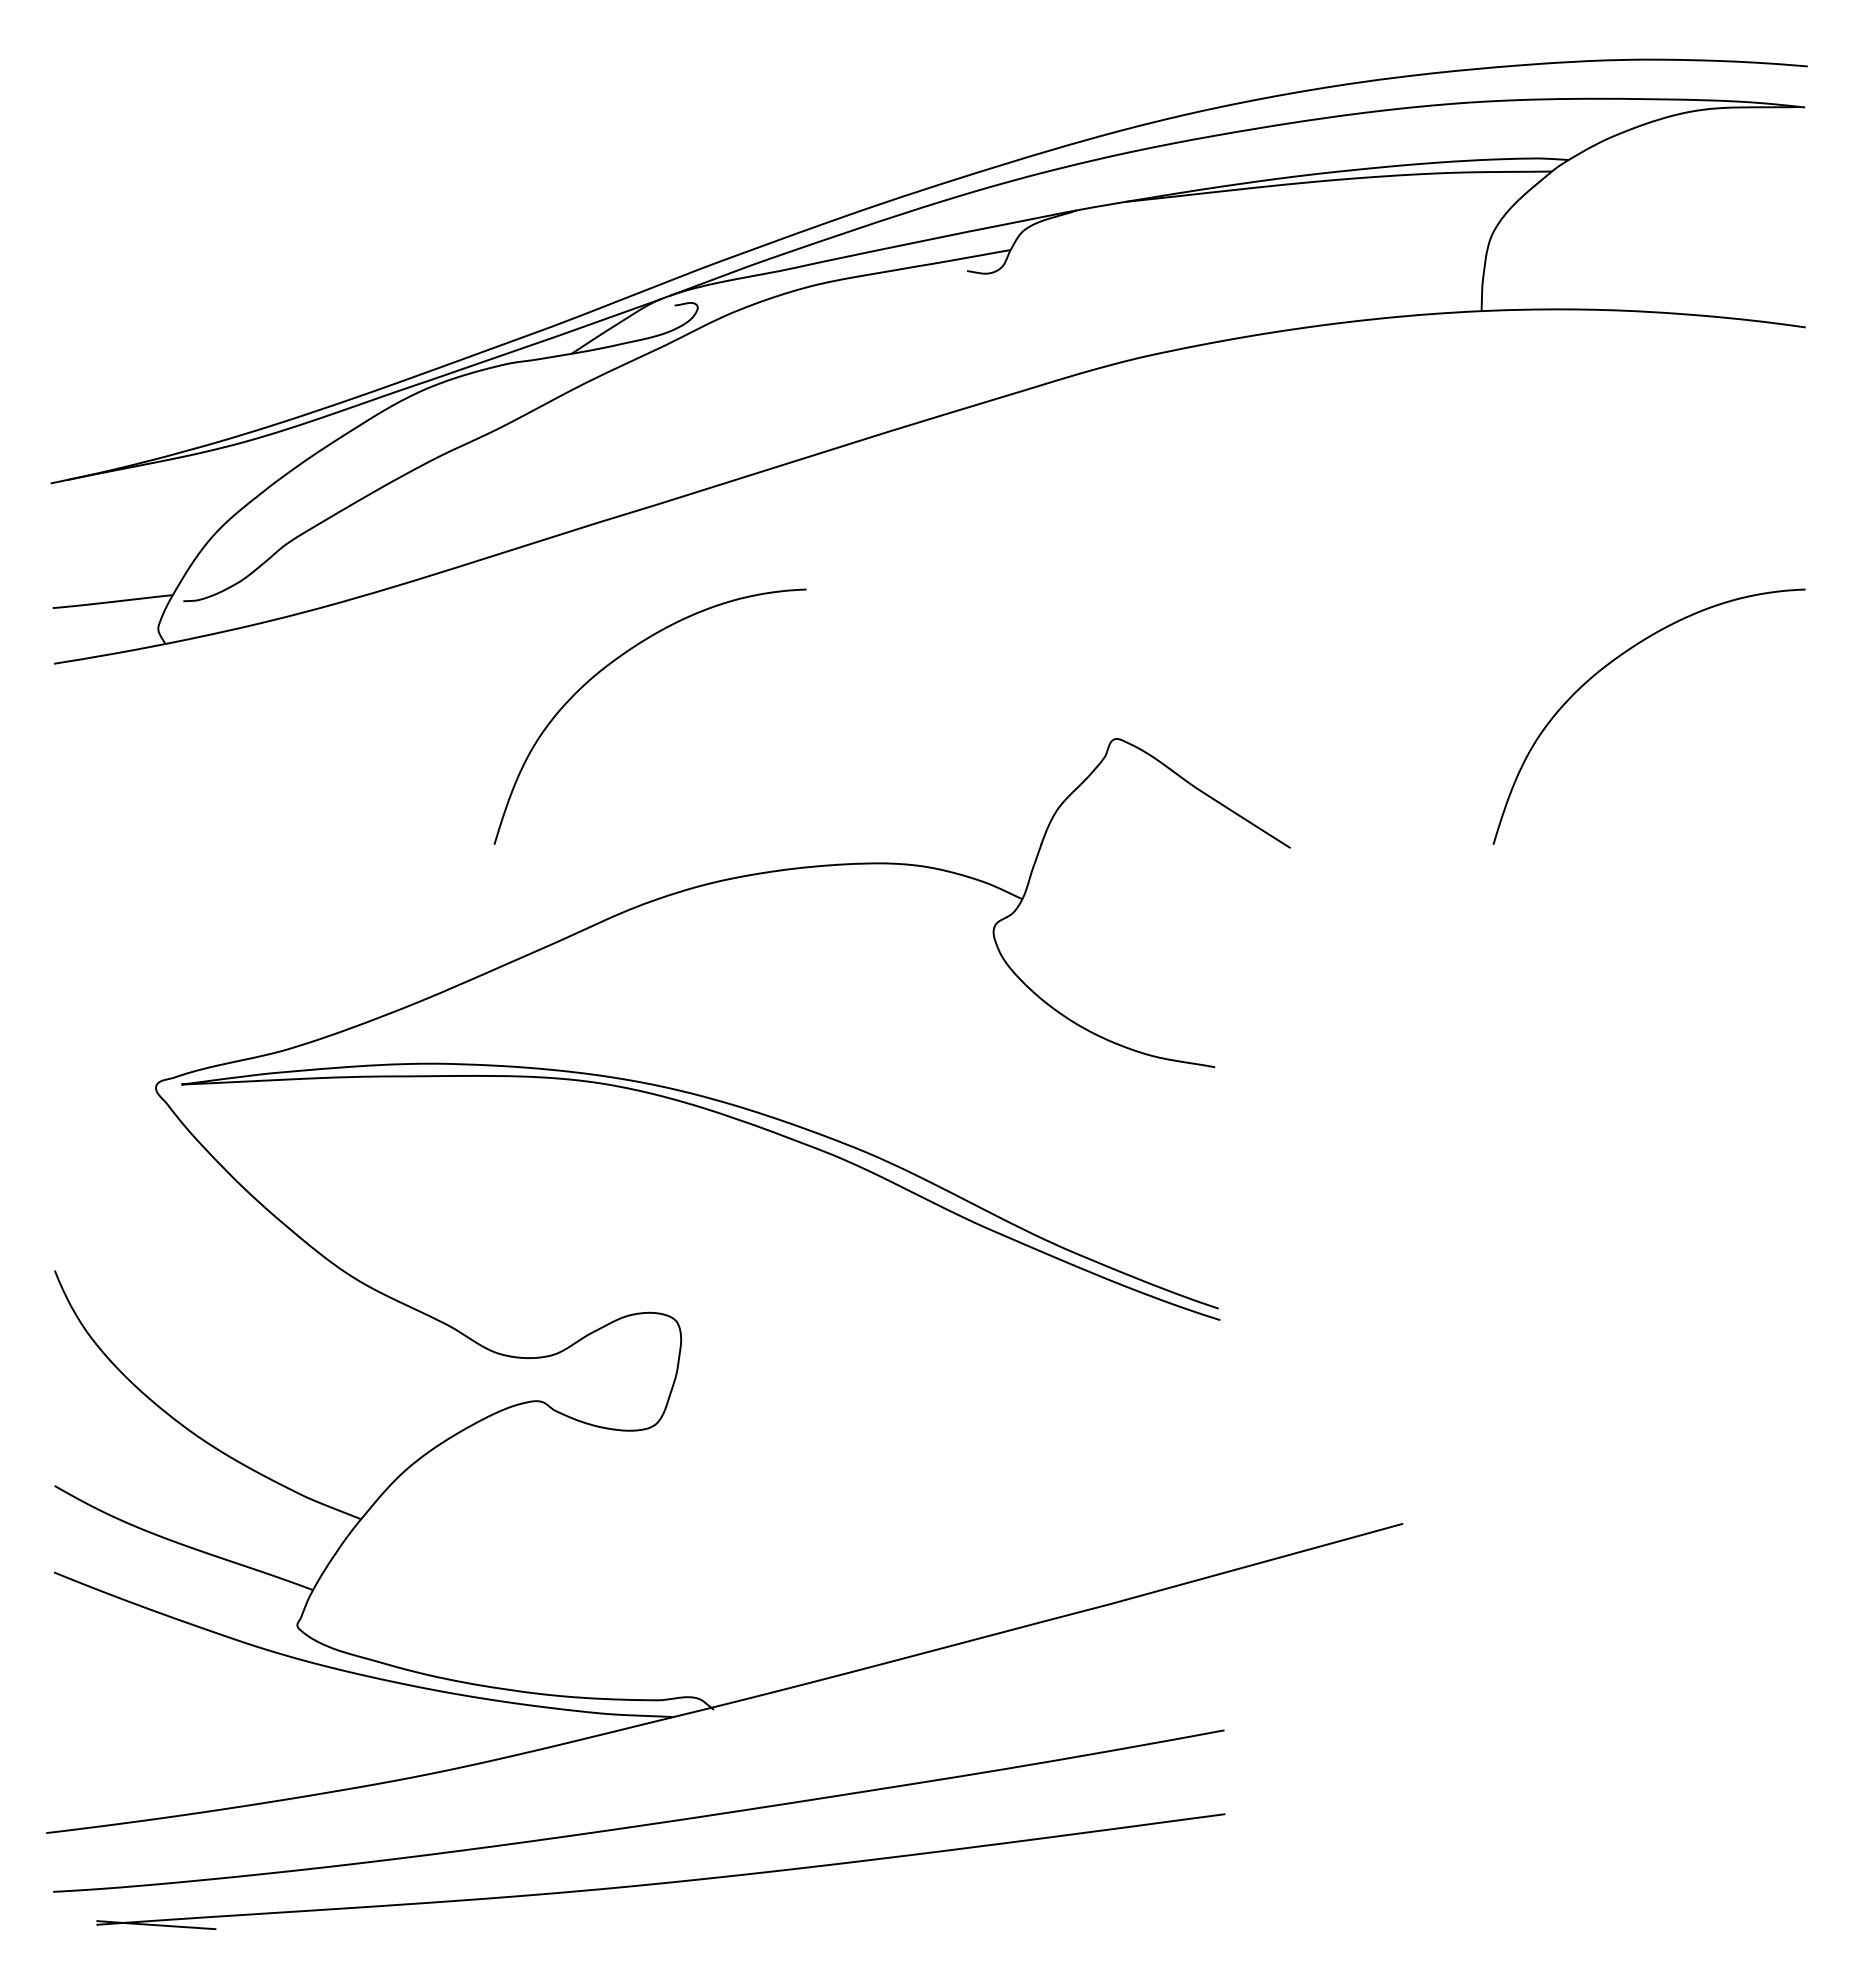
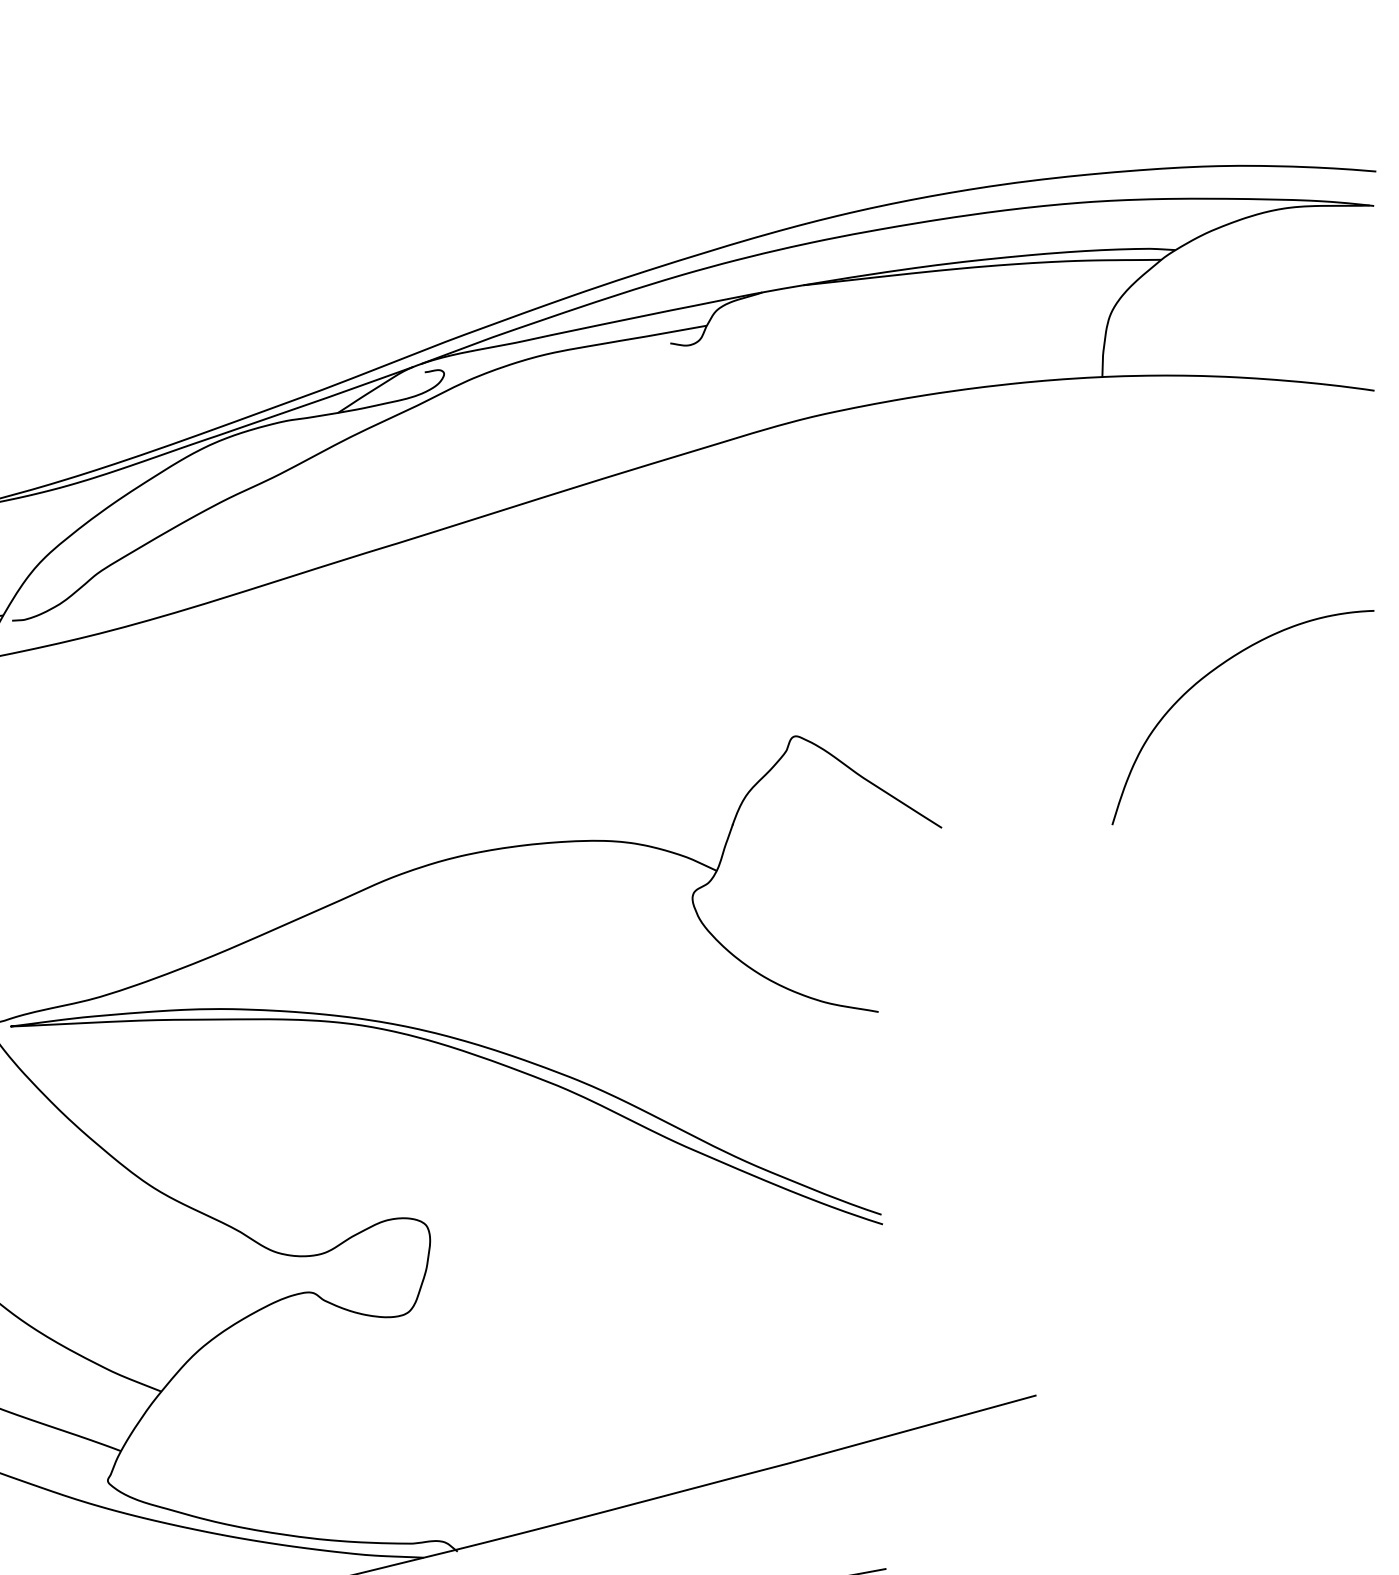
curve: (612, 663) -> (372, 672), removed

